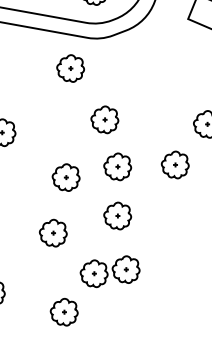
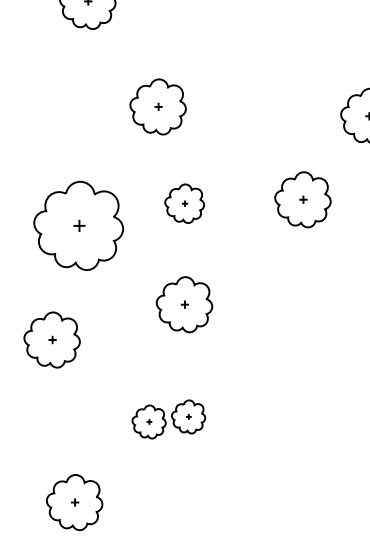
part: (117, 166) -> (184, 202), size x0.7
part: (65, 177) -> (77, 225), size x1.6
part: (109, 271) -> (167, 418), size x0.6

